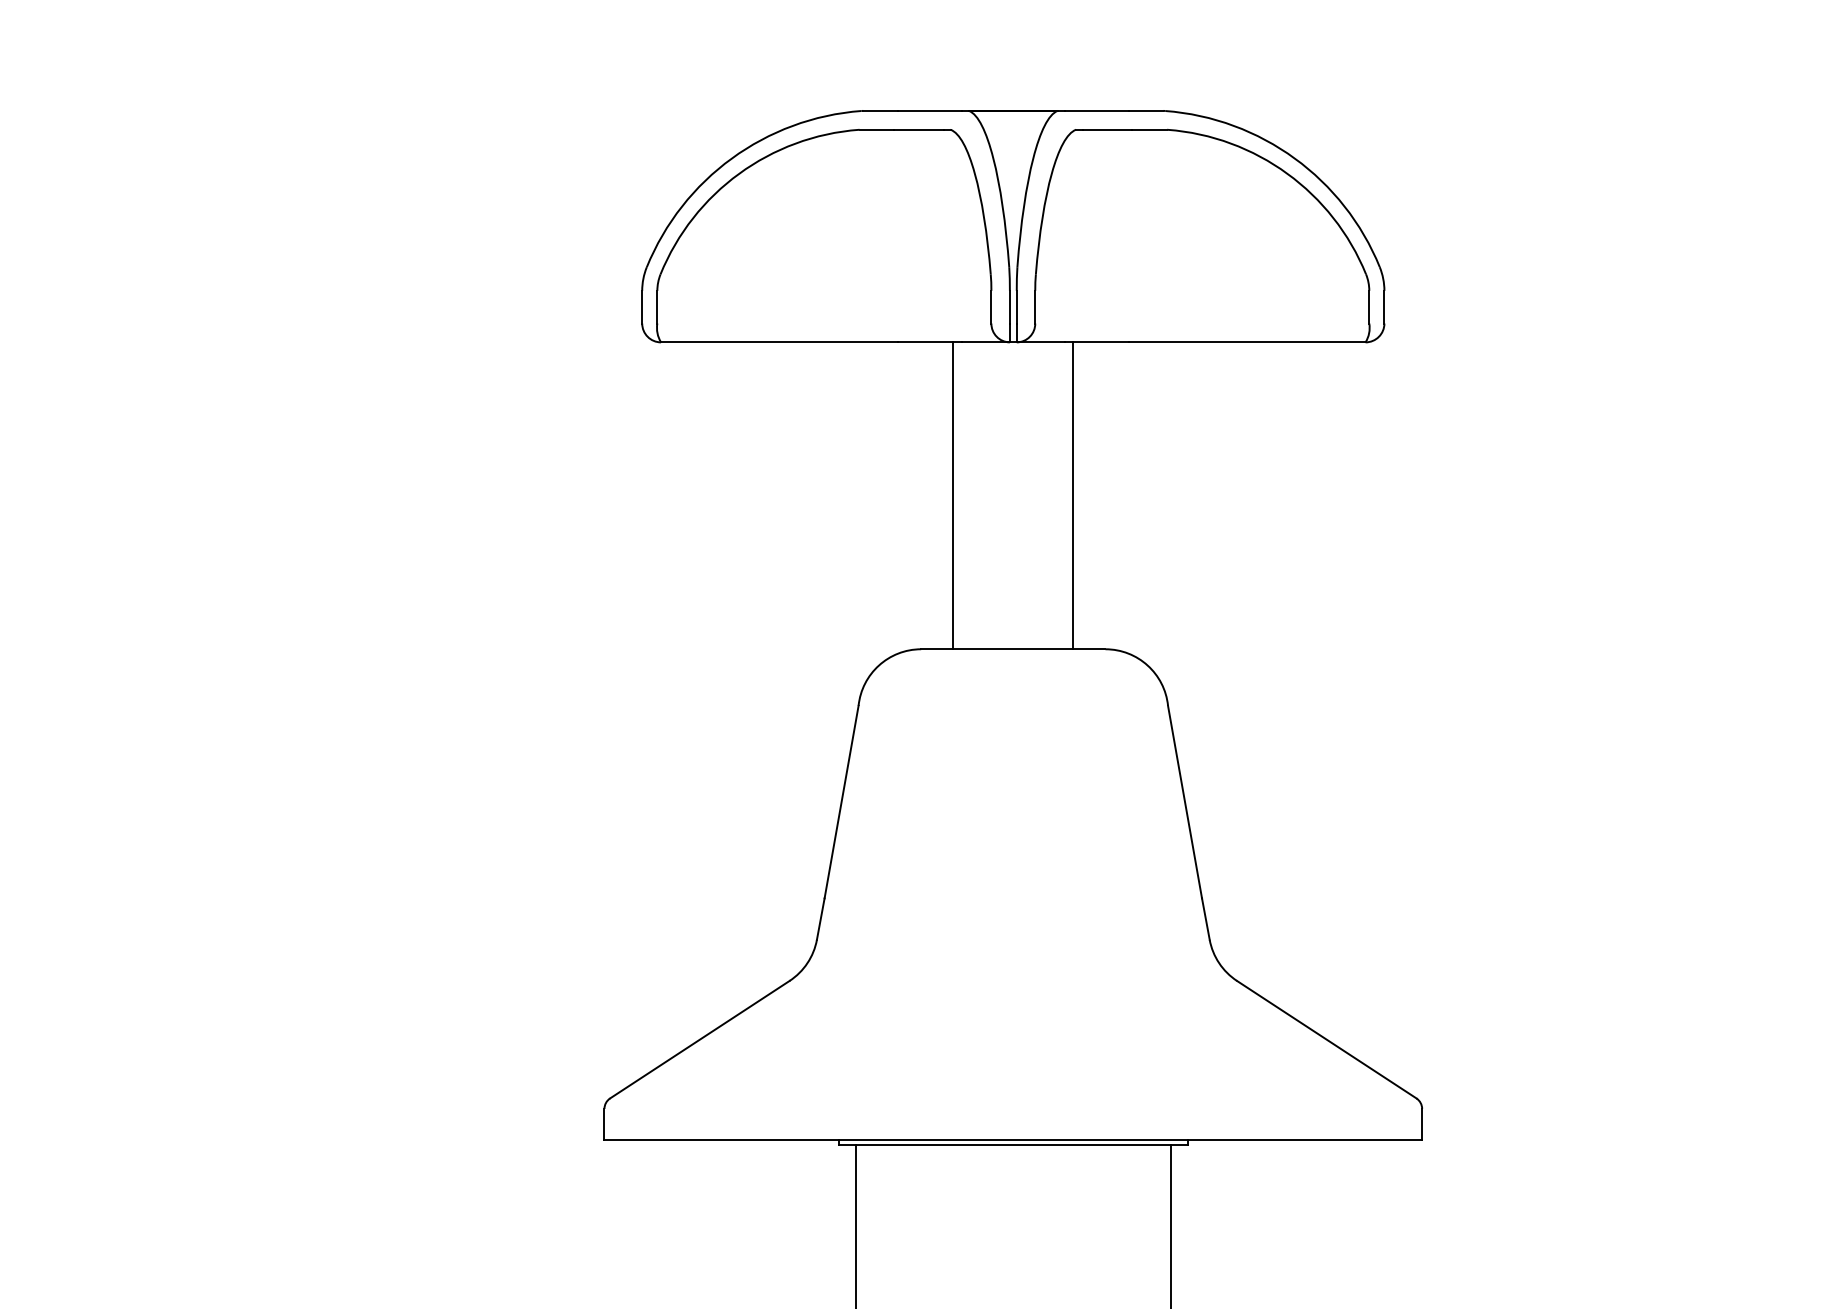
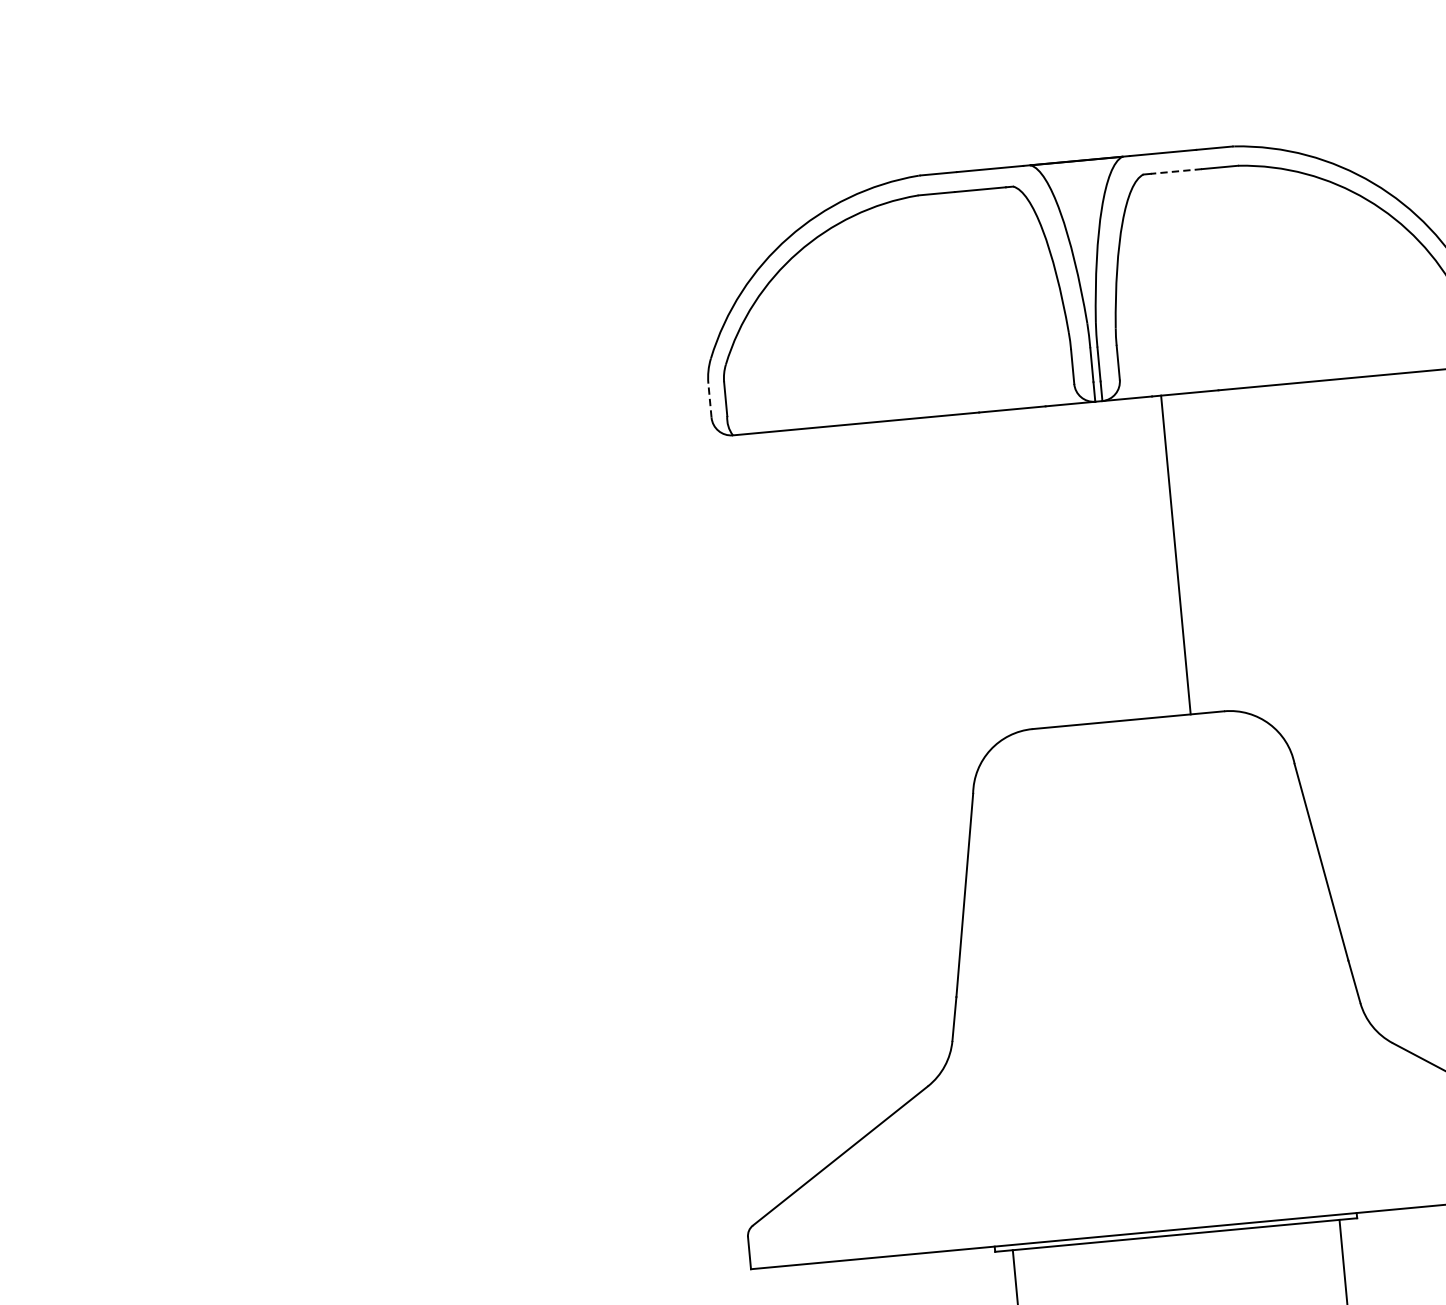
line: (1107, 129) -> (1176, 171), solid -> dashed
line: (642, 306) -> (710, 399), solid -> dashed
line: (953, 495) -> (1051, 566), removed

